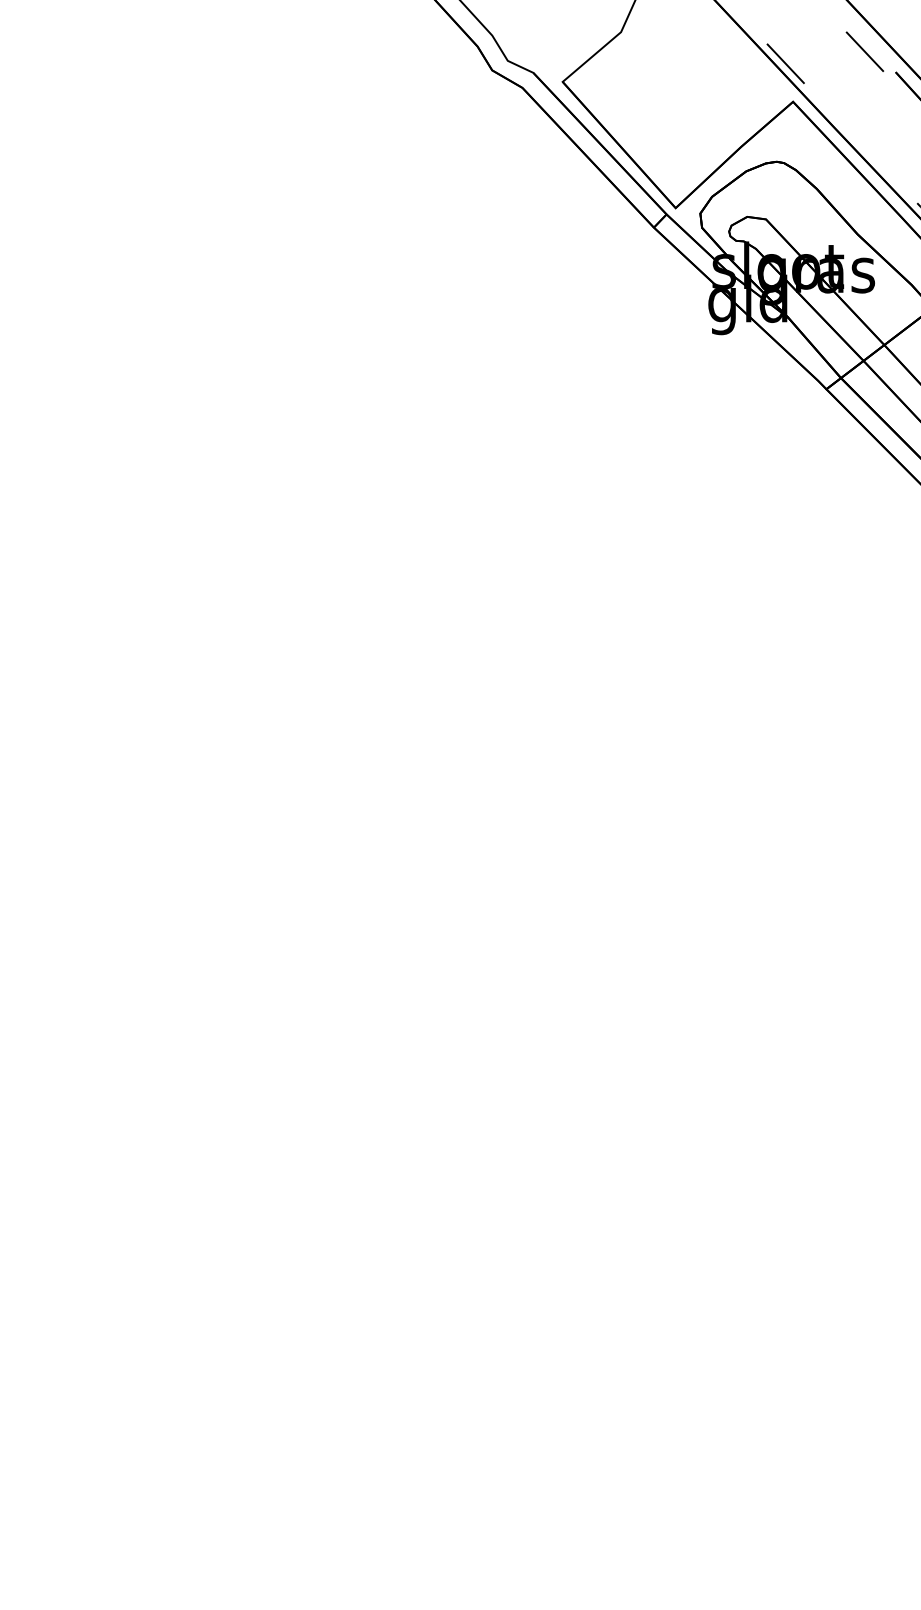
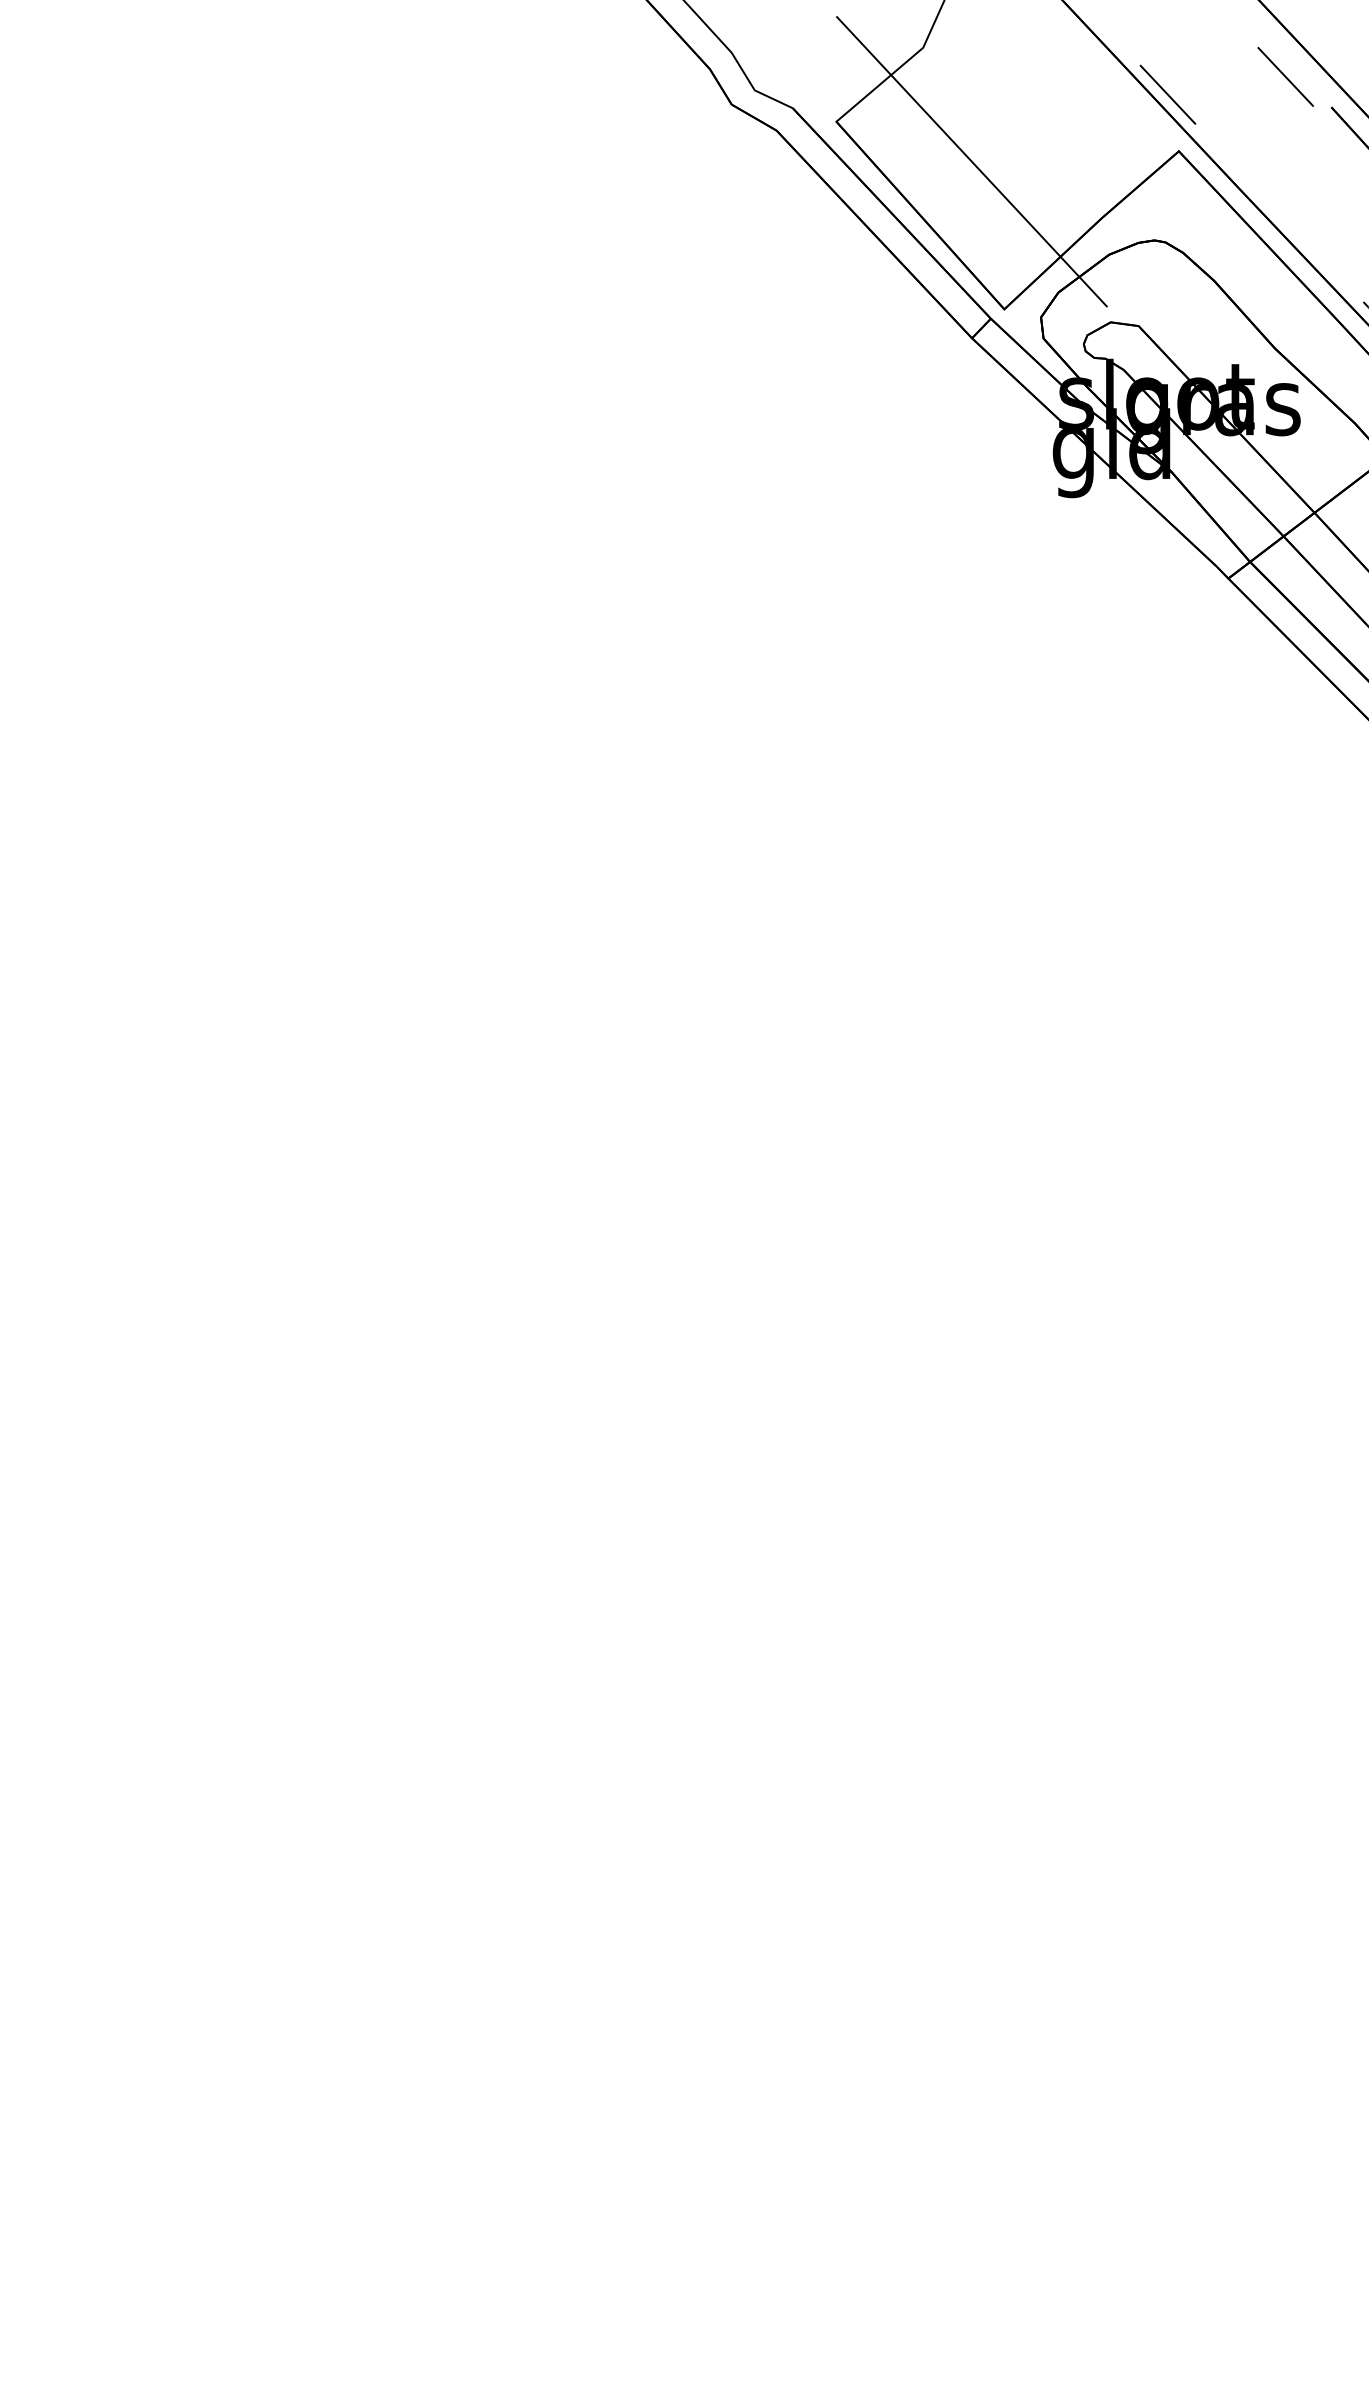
line: (653, 108) -> (971, 161), added

